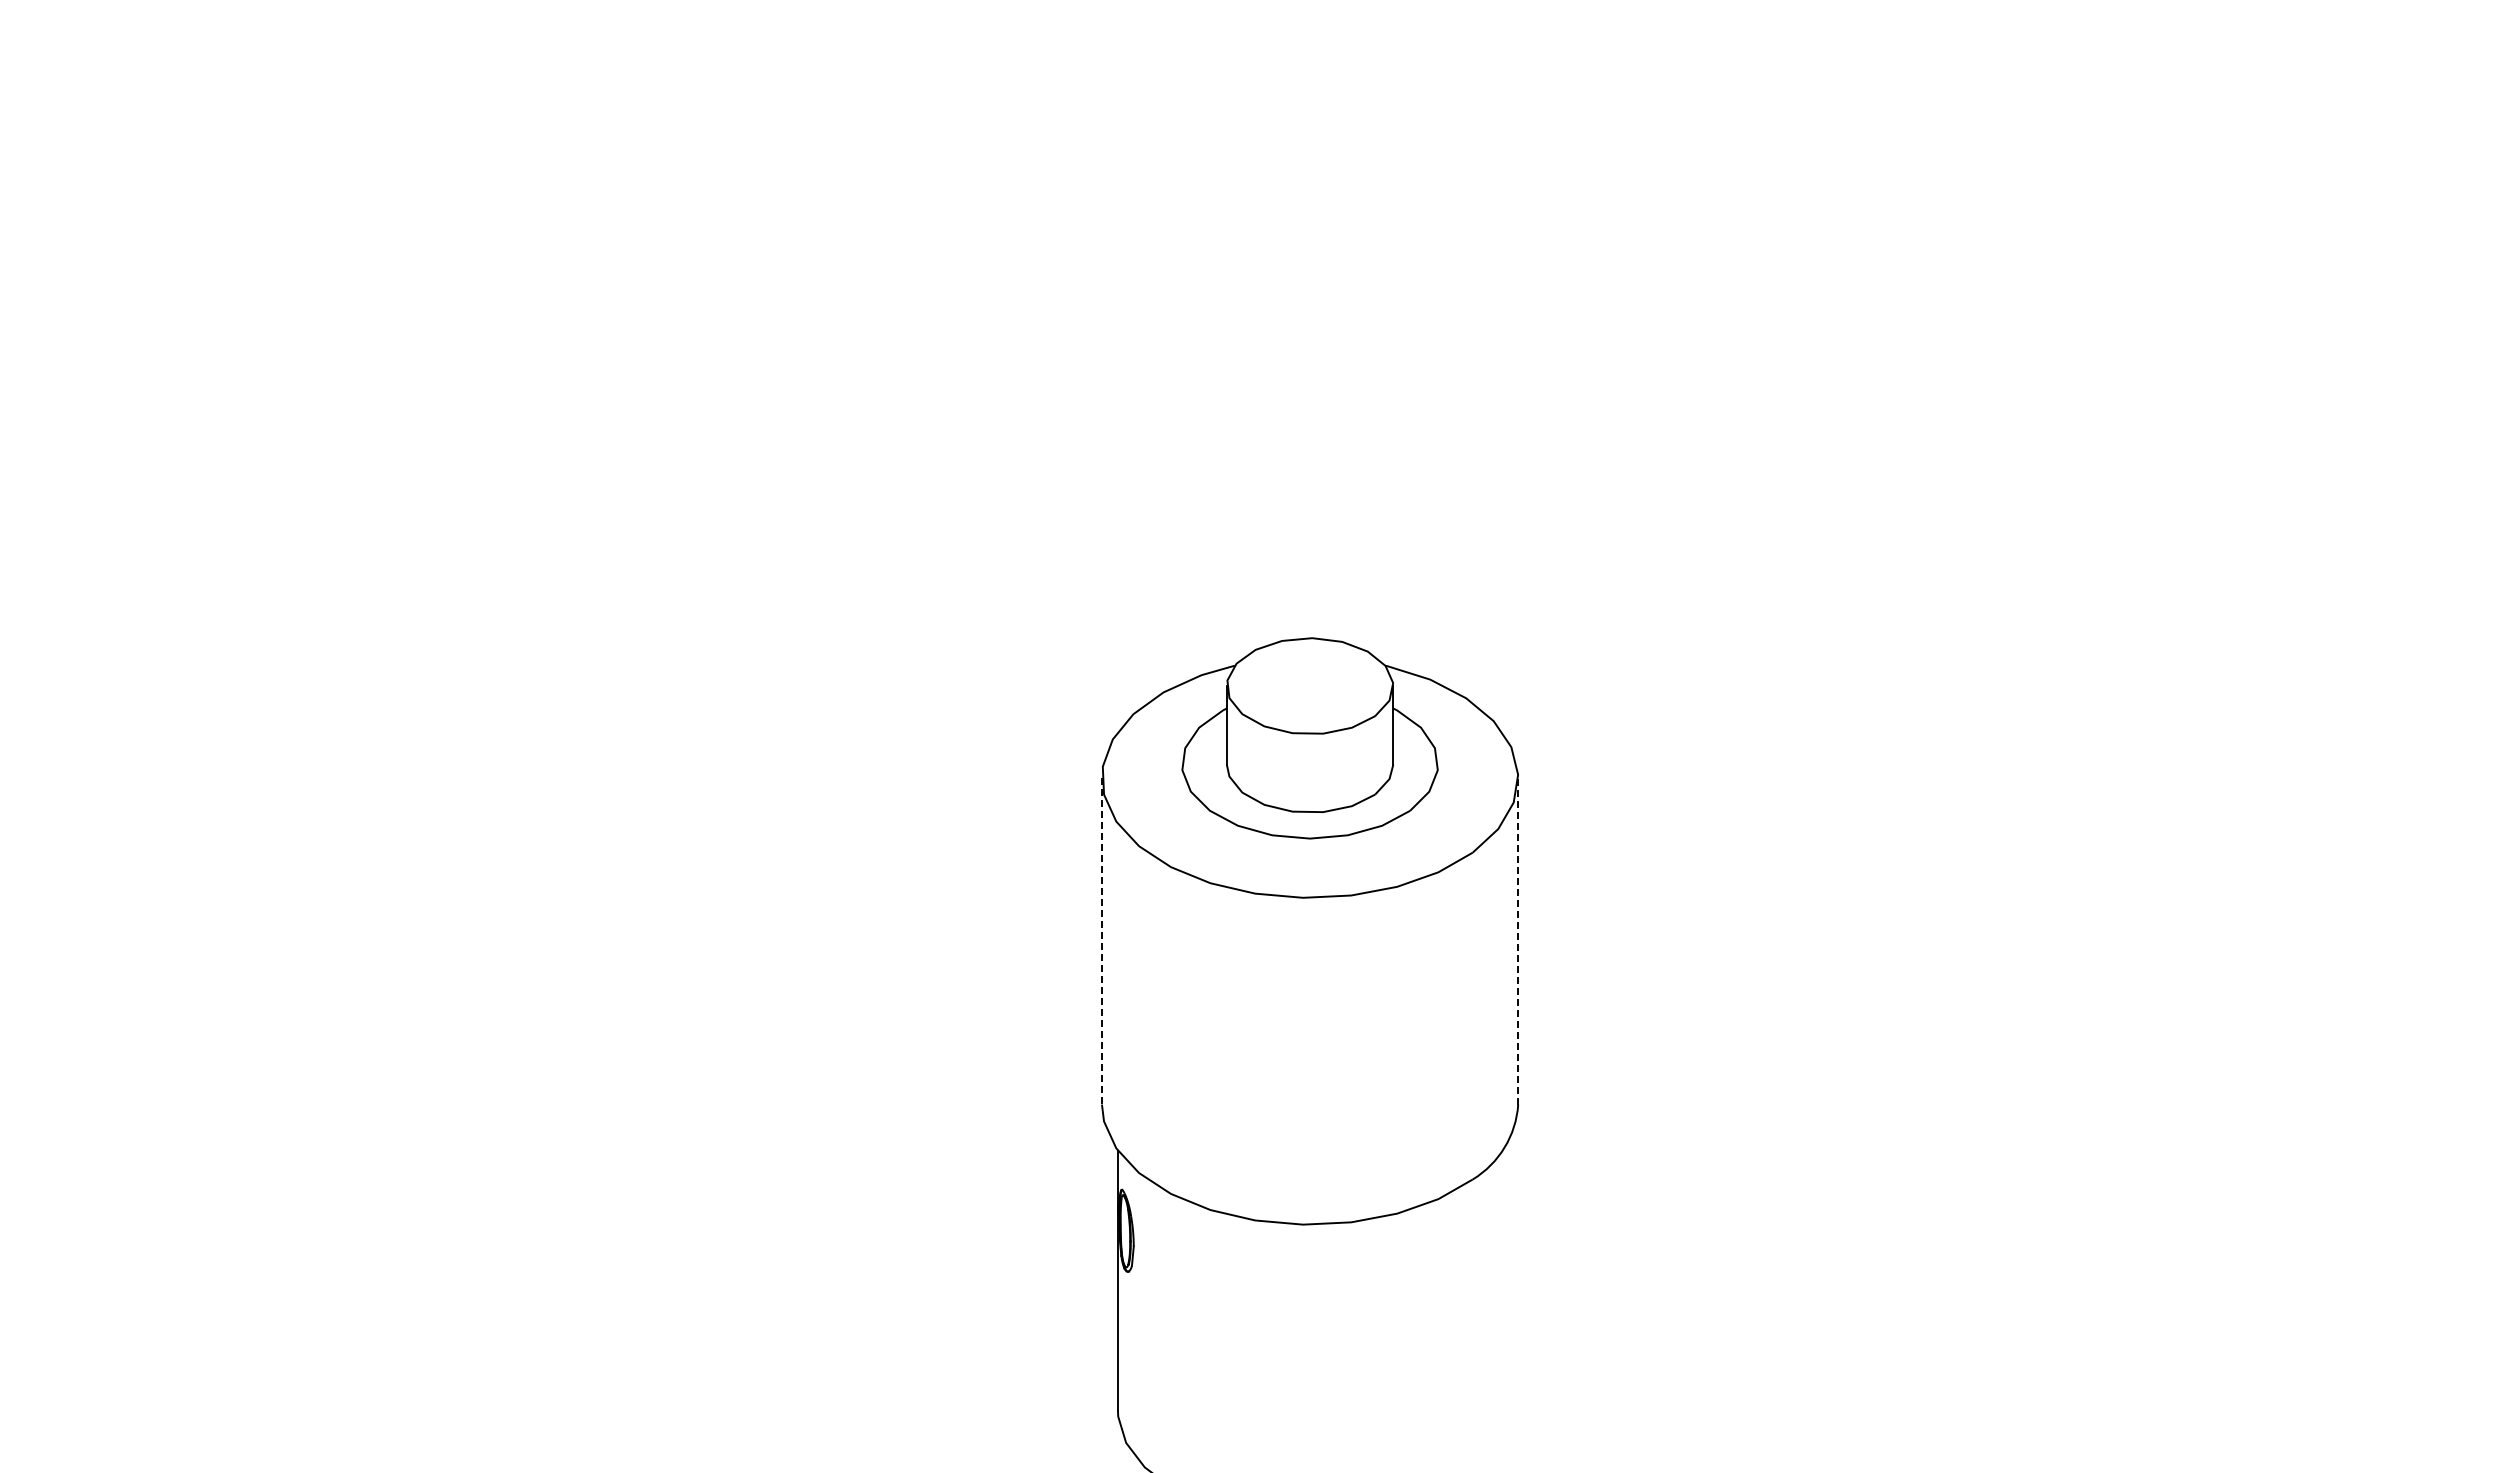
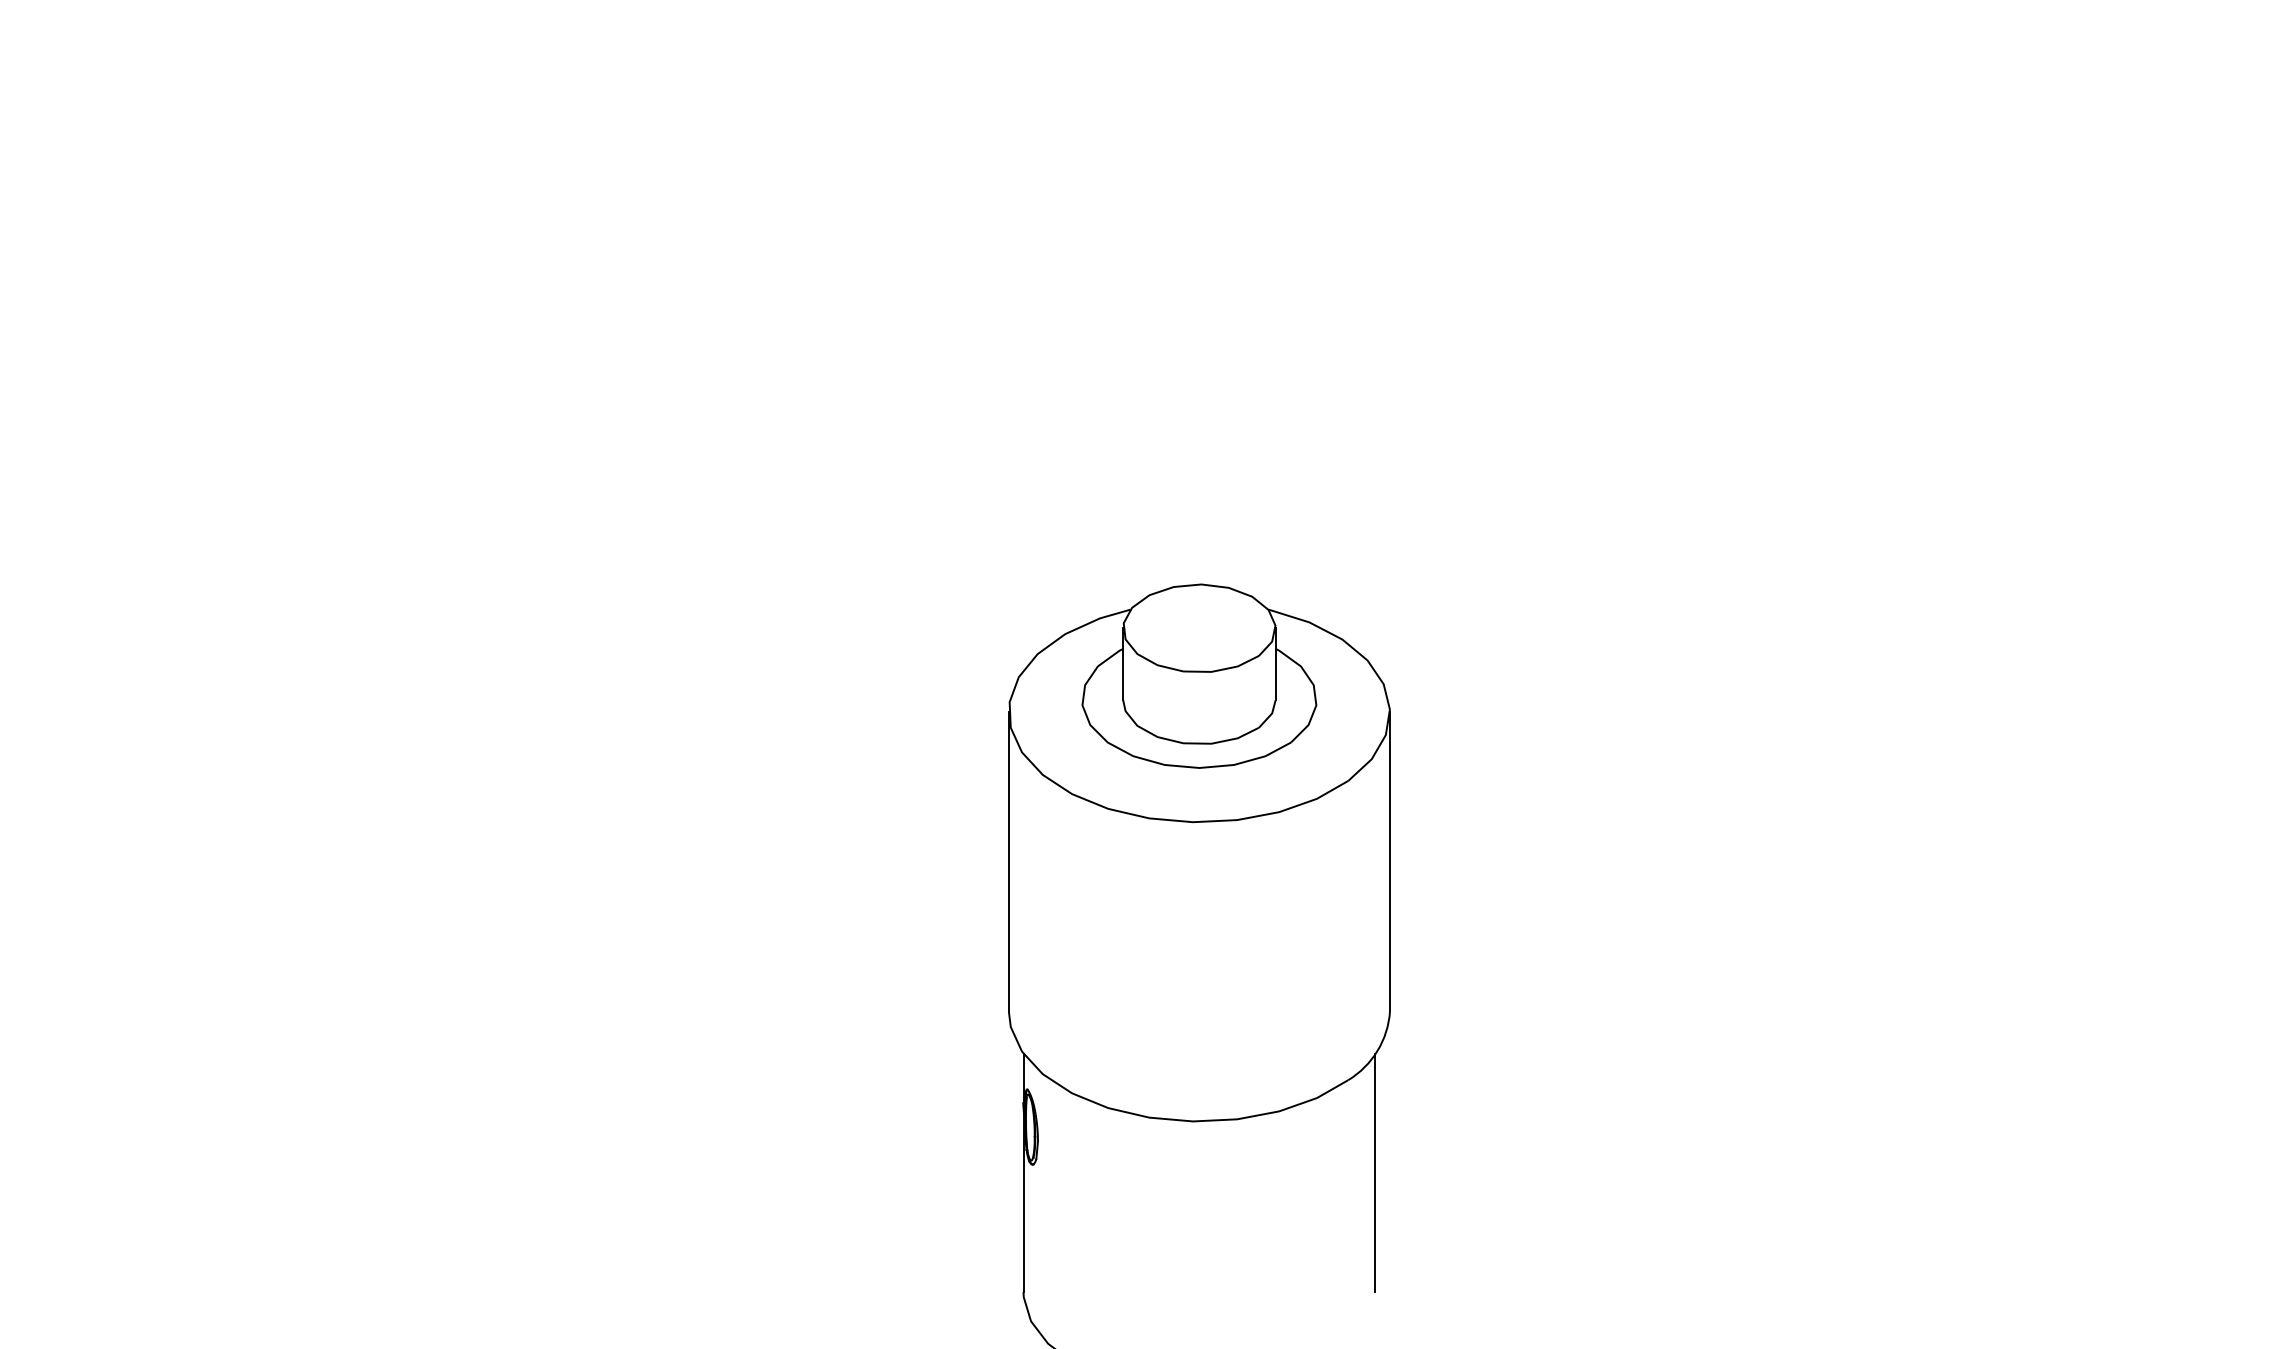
line: (1518, 940) -> (1390, 861), dashed -> solid
line: (1101, 941) -> (1008, 862), dashed -> solid
line: (1502, 1280) -> (1375, 1172), added

